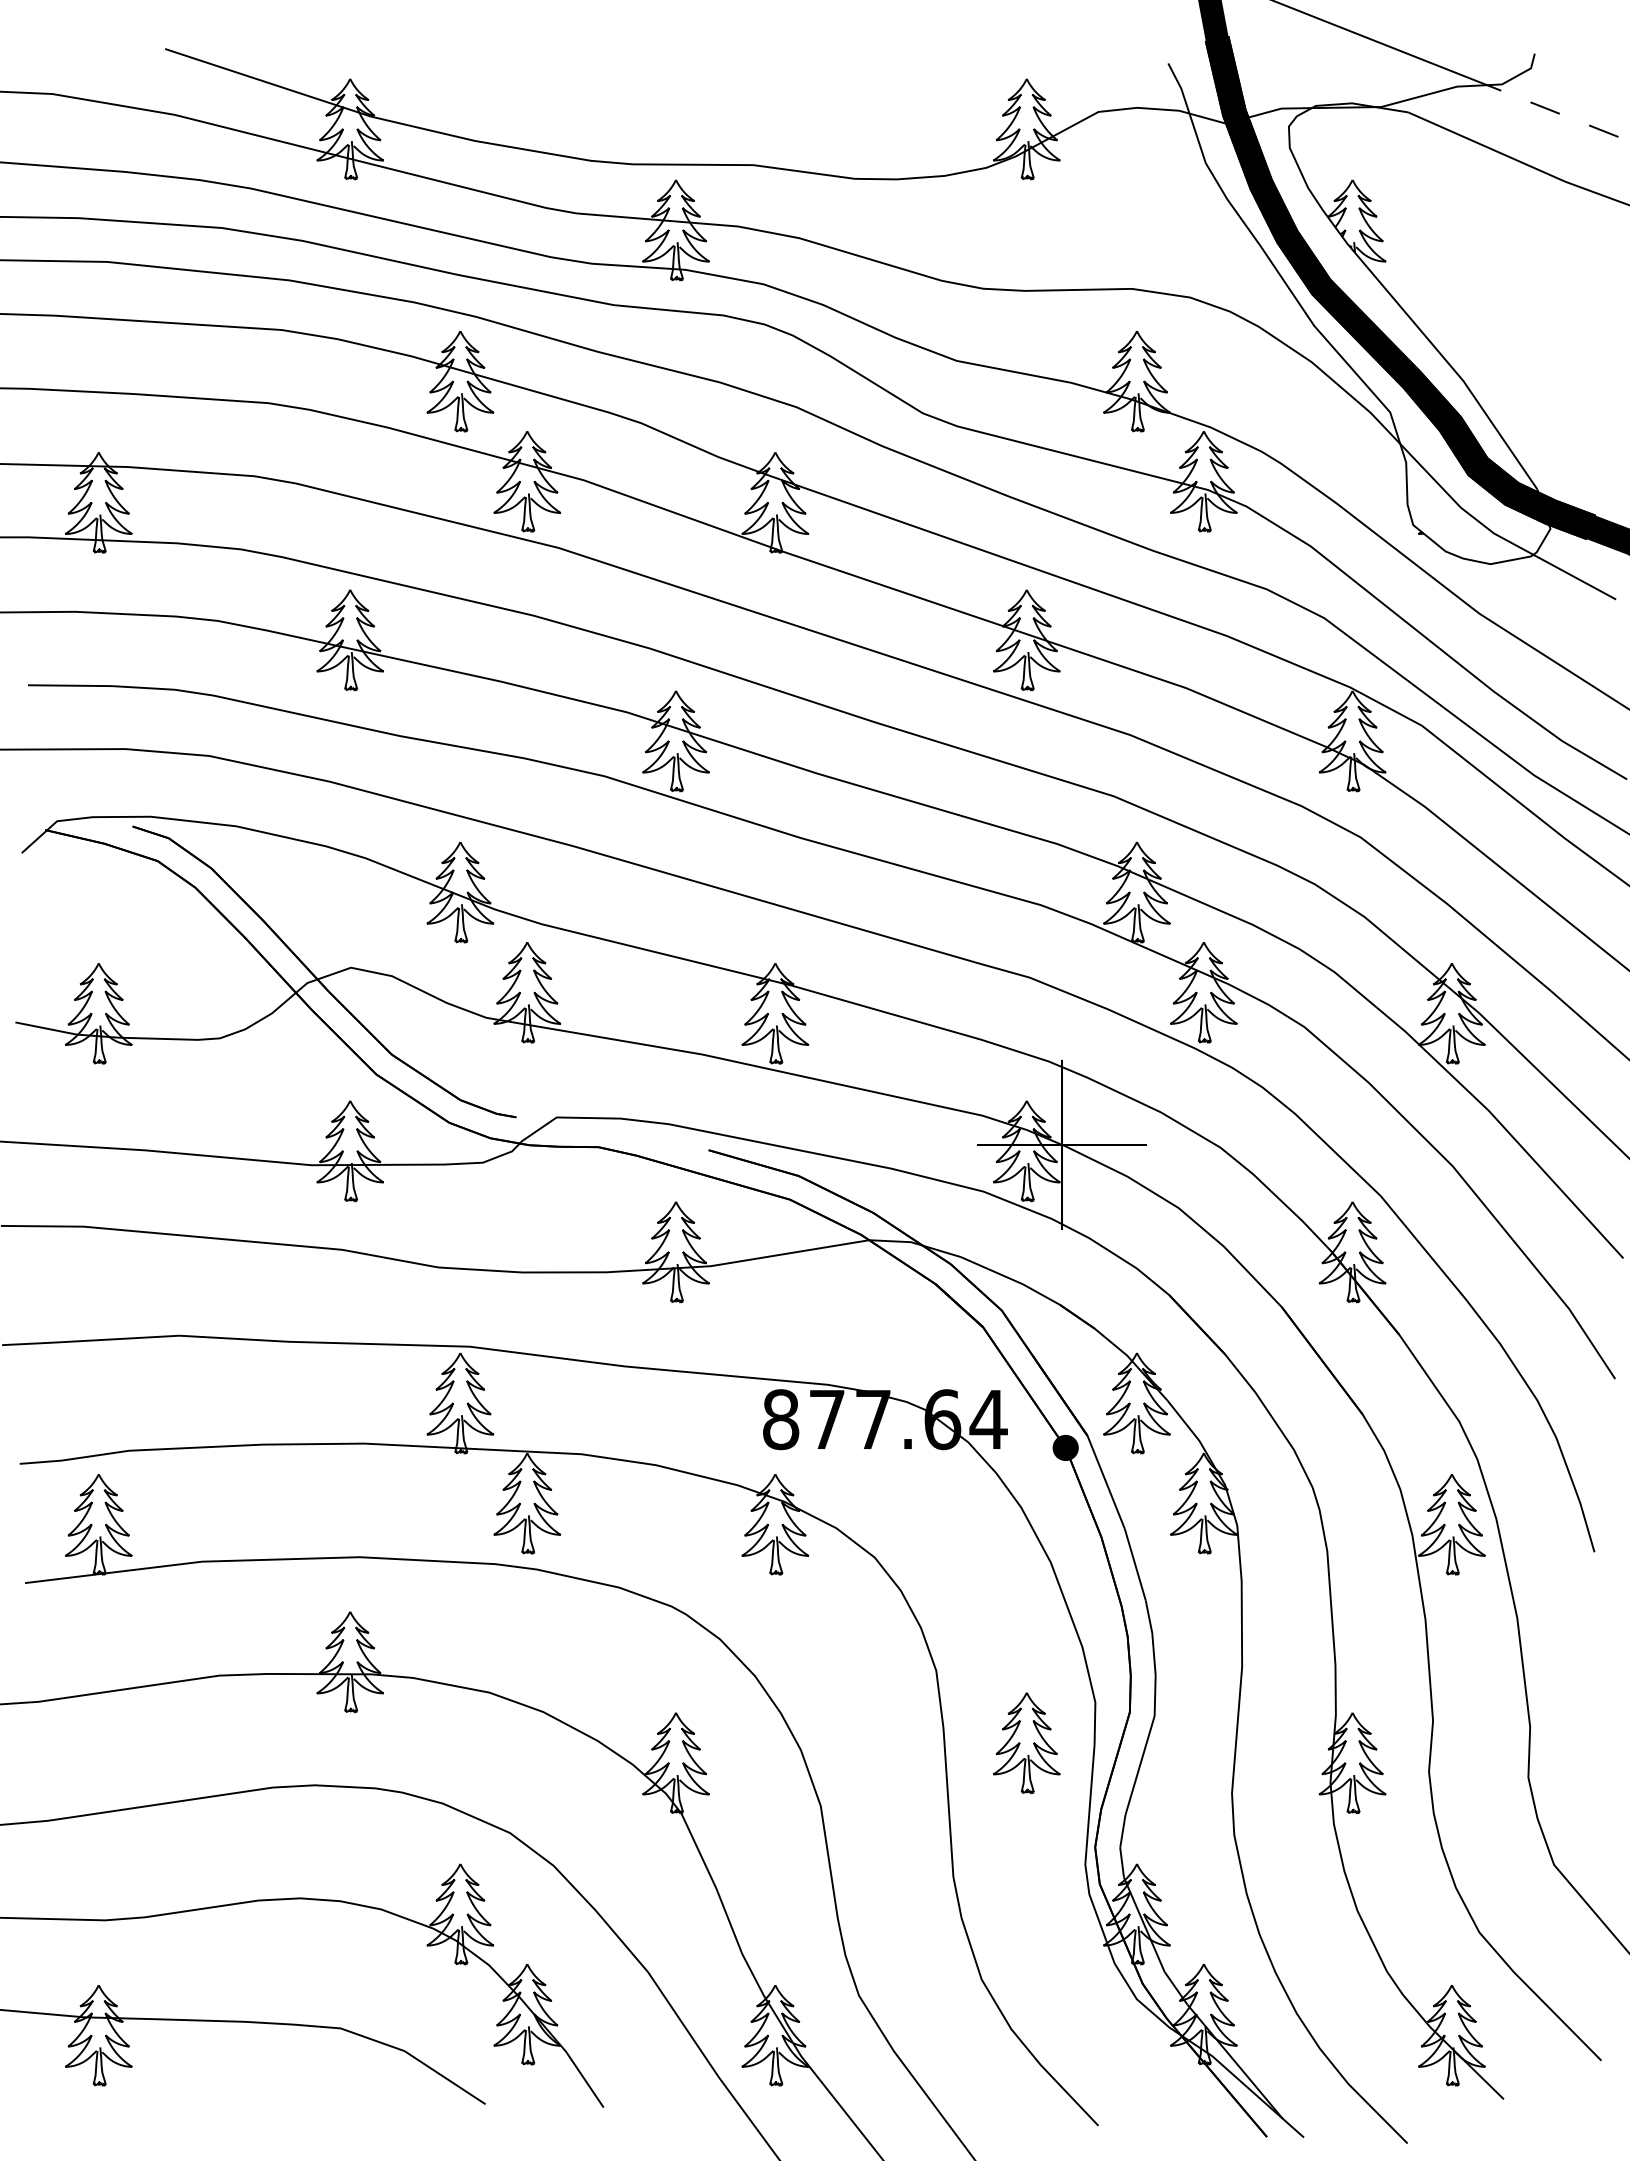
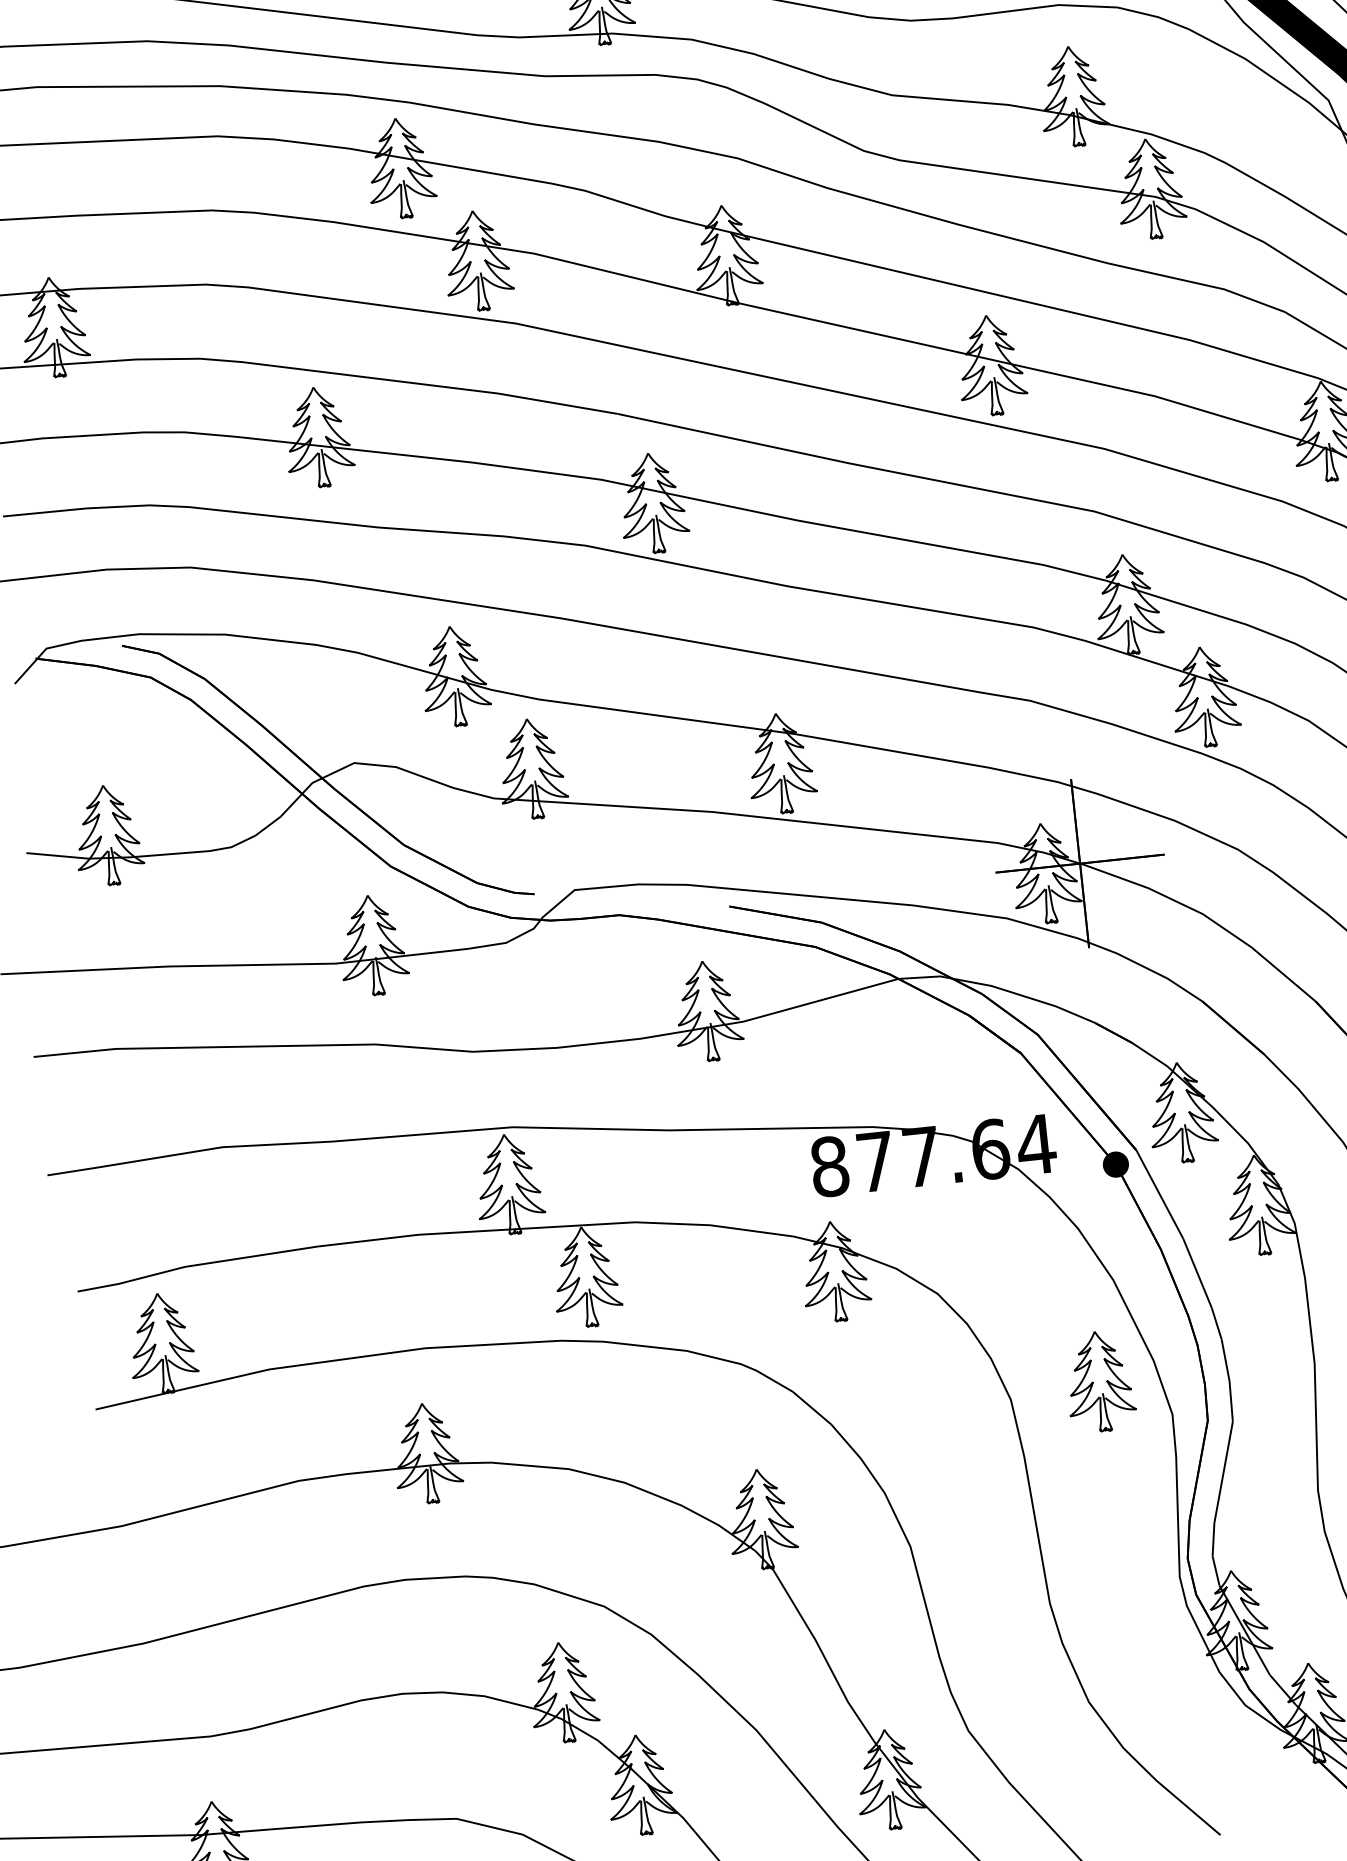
part: (1026, 1743) -> (1099, 1382), moved

